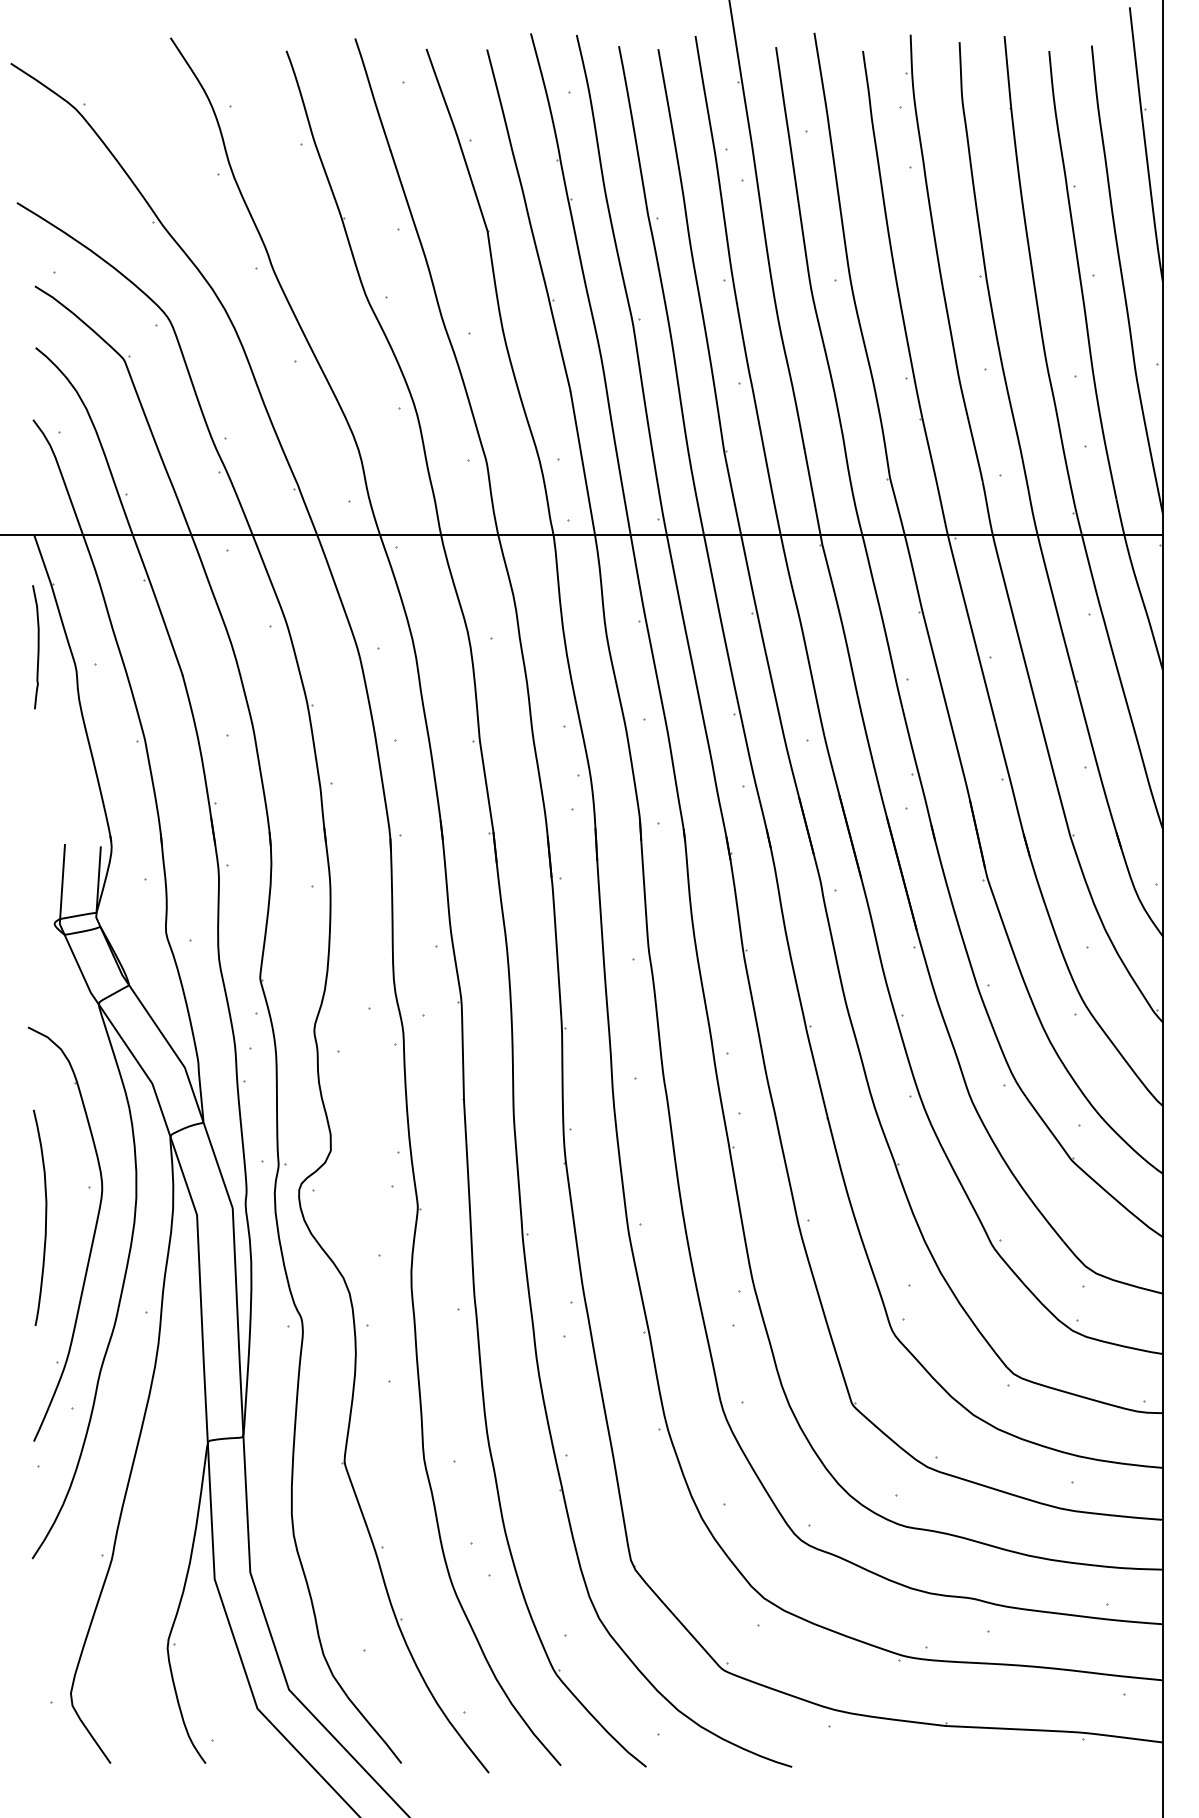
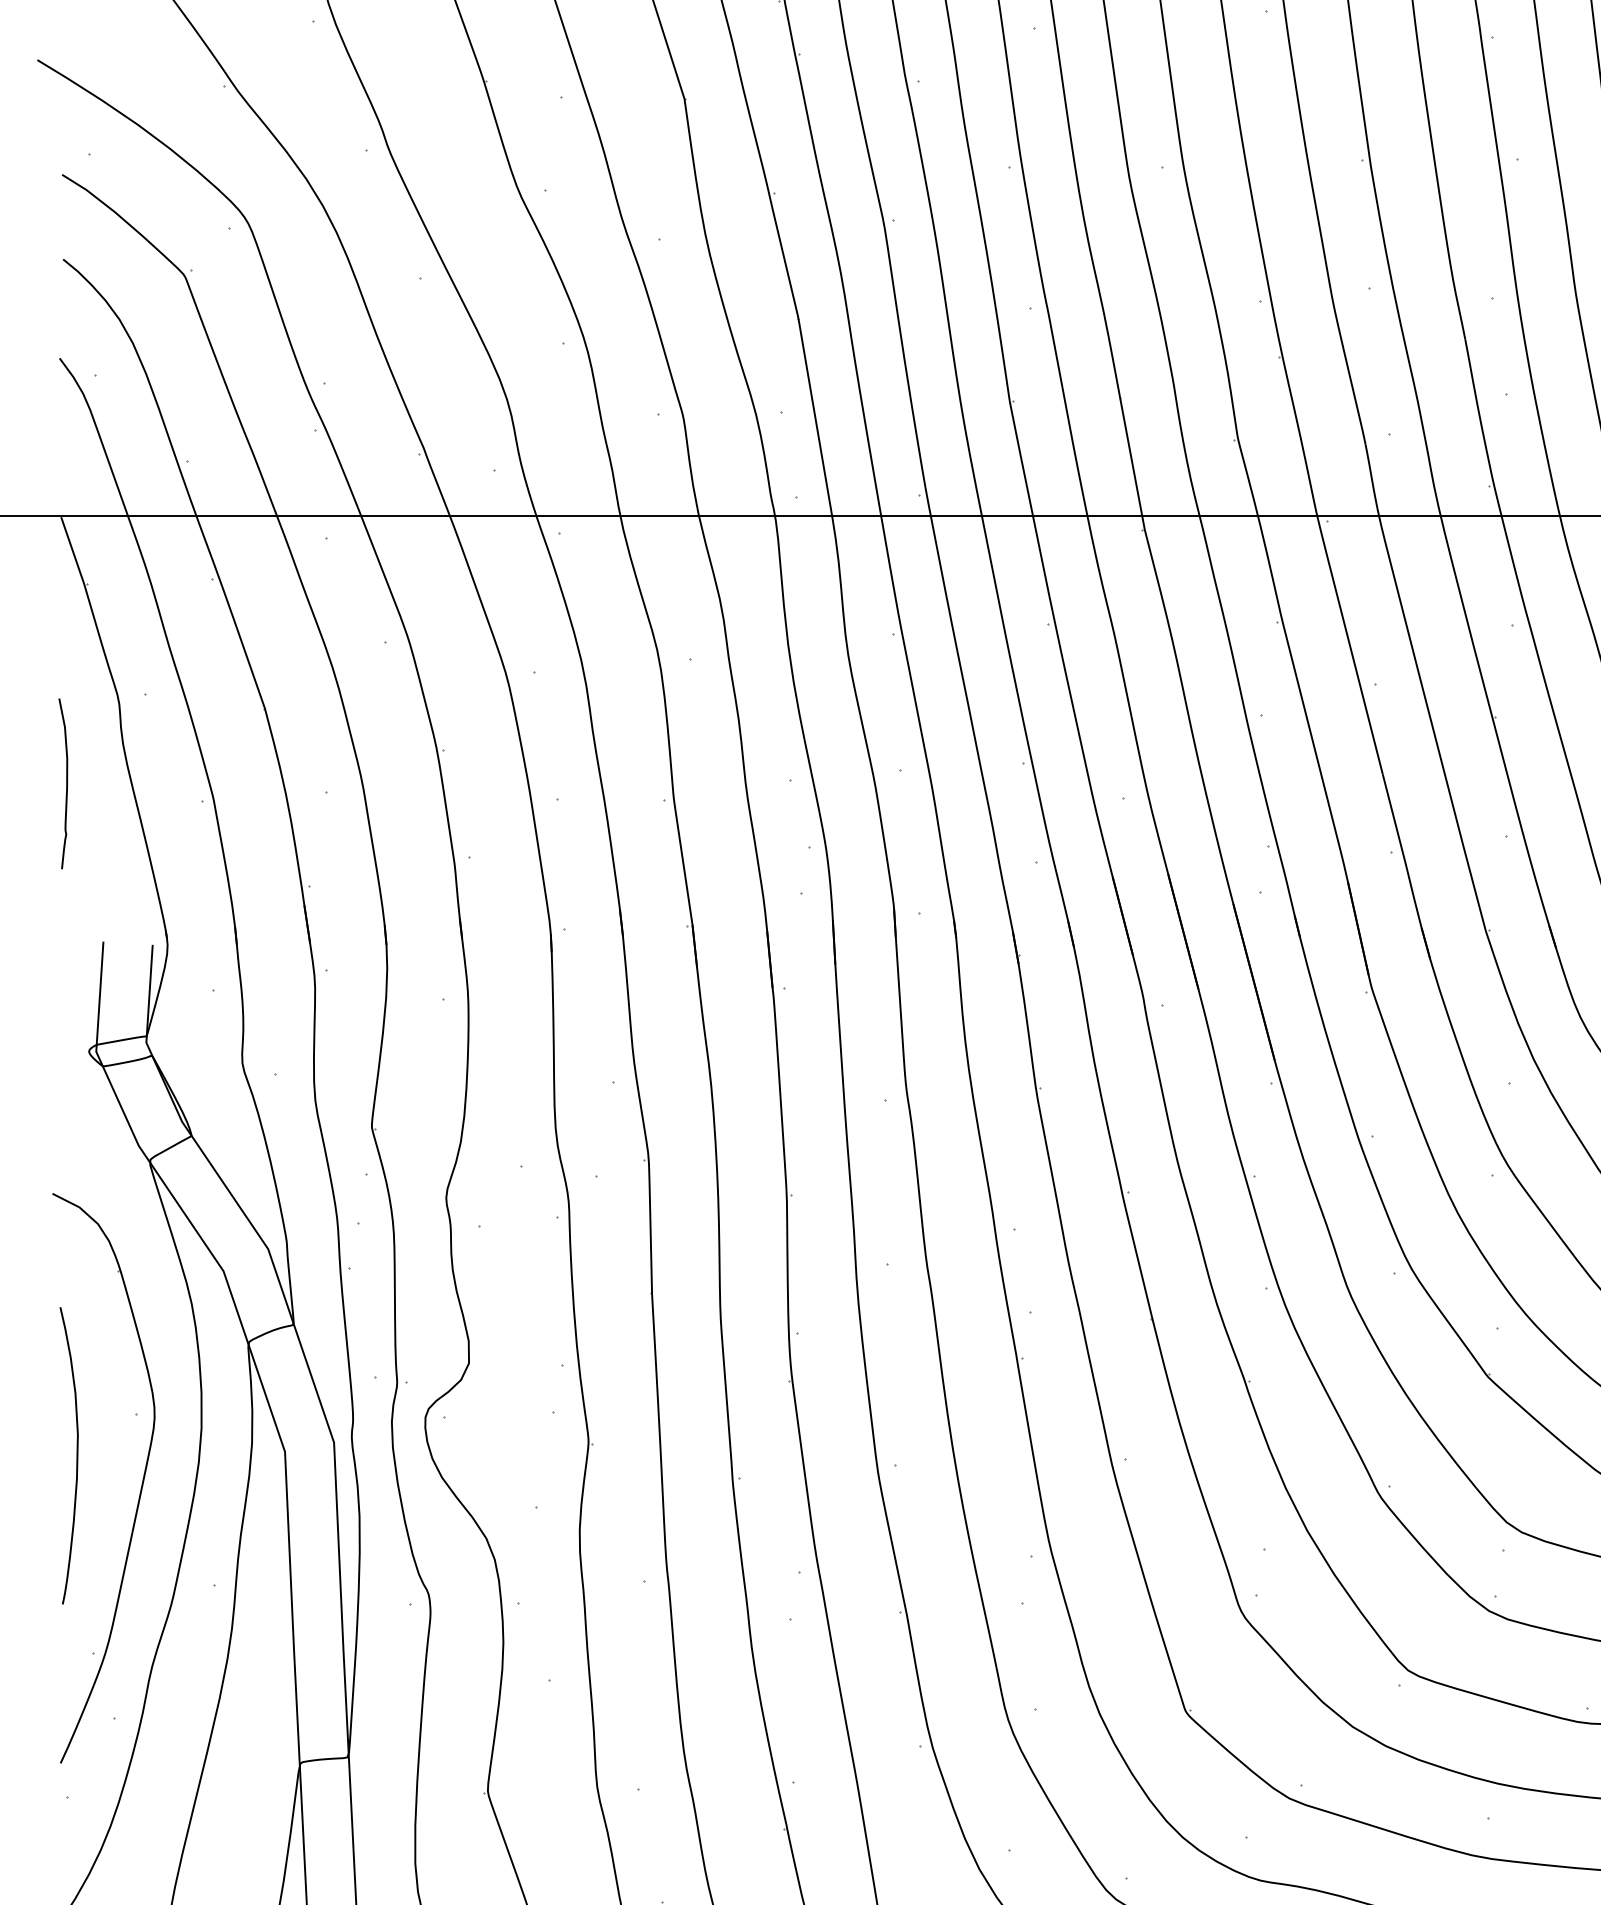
curve: (37, 647) -> (65, 784), moved

